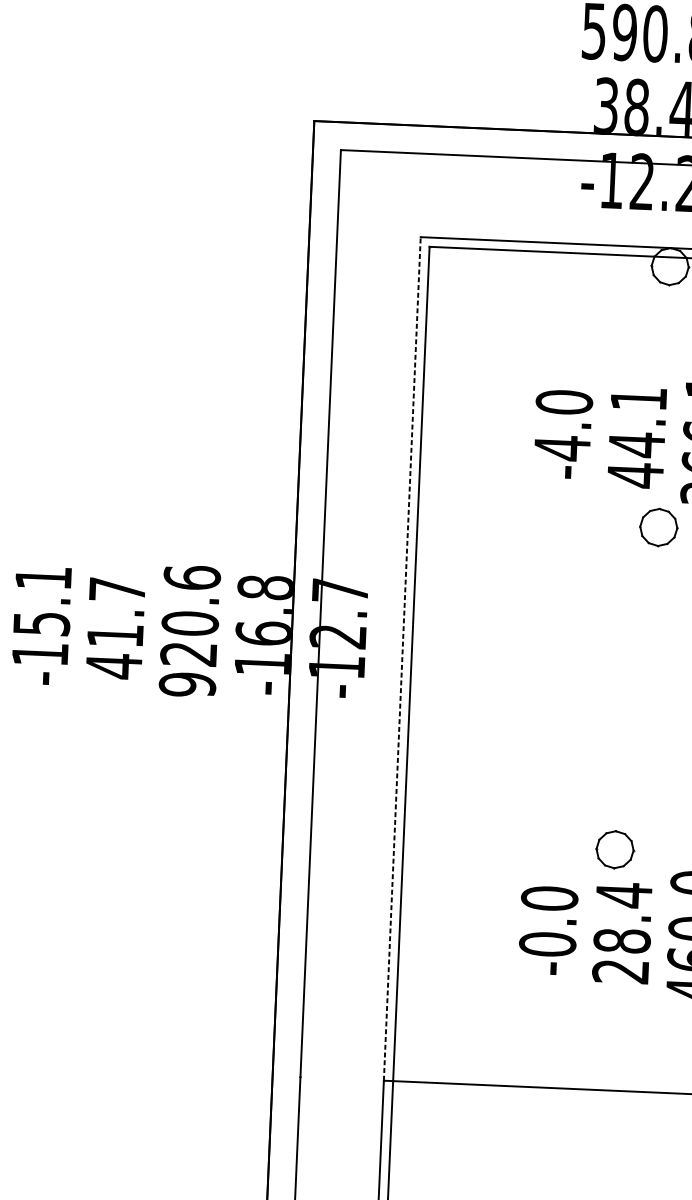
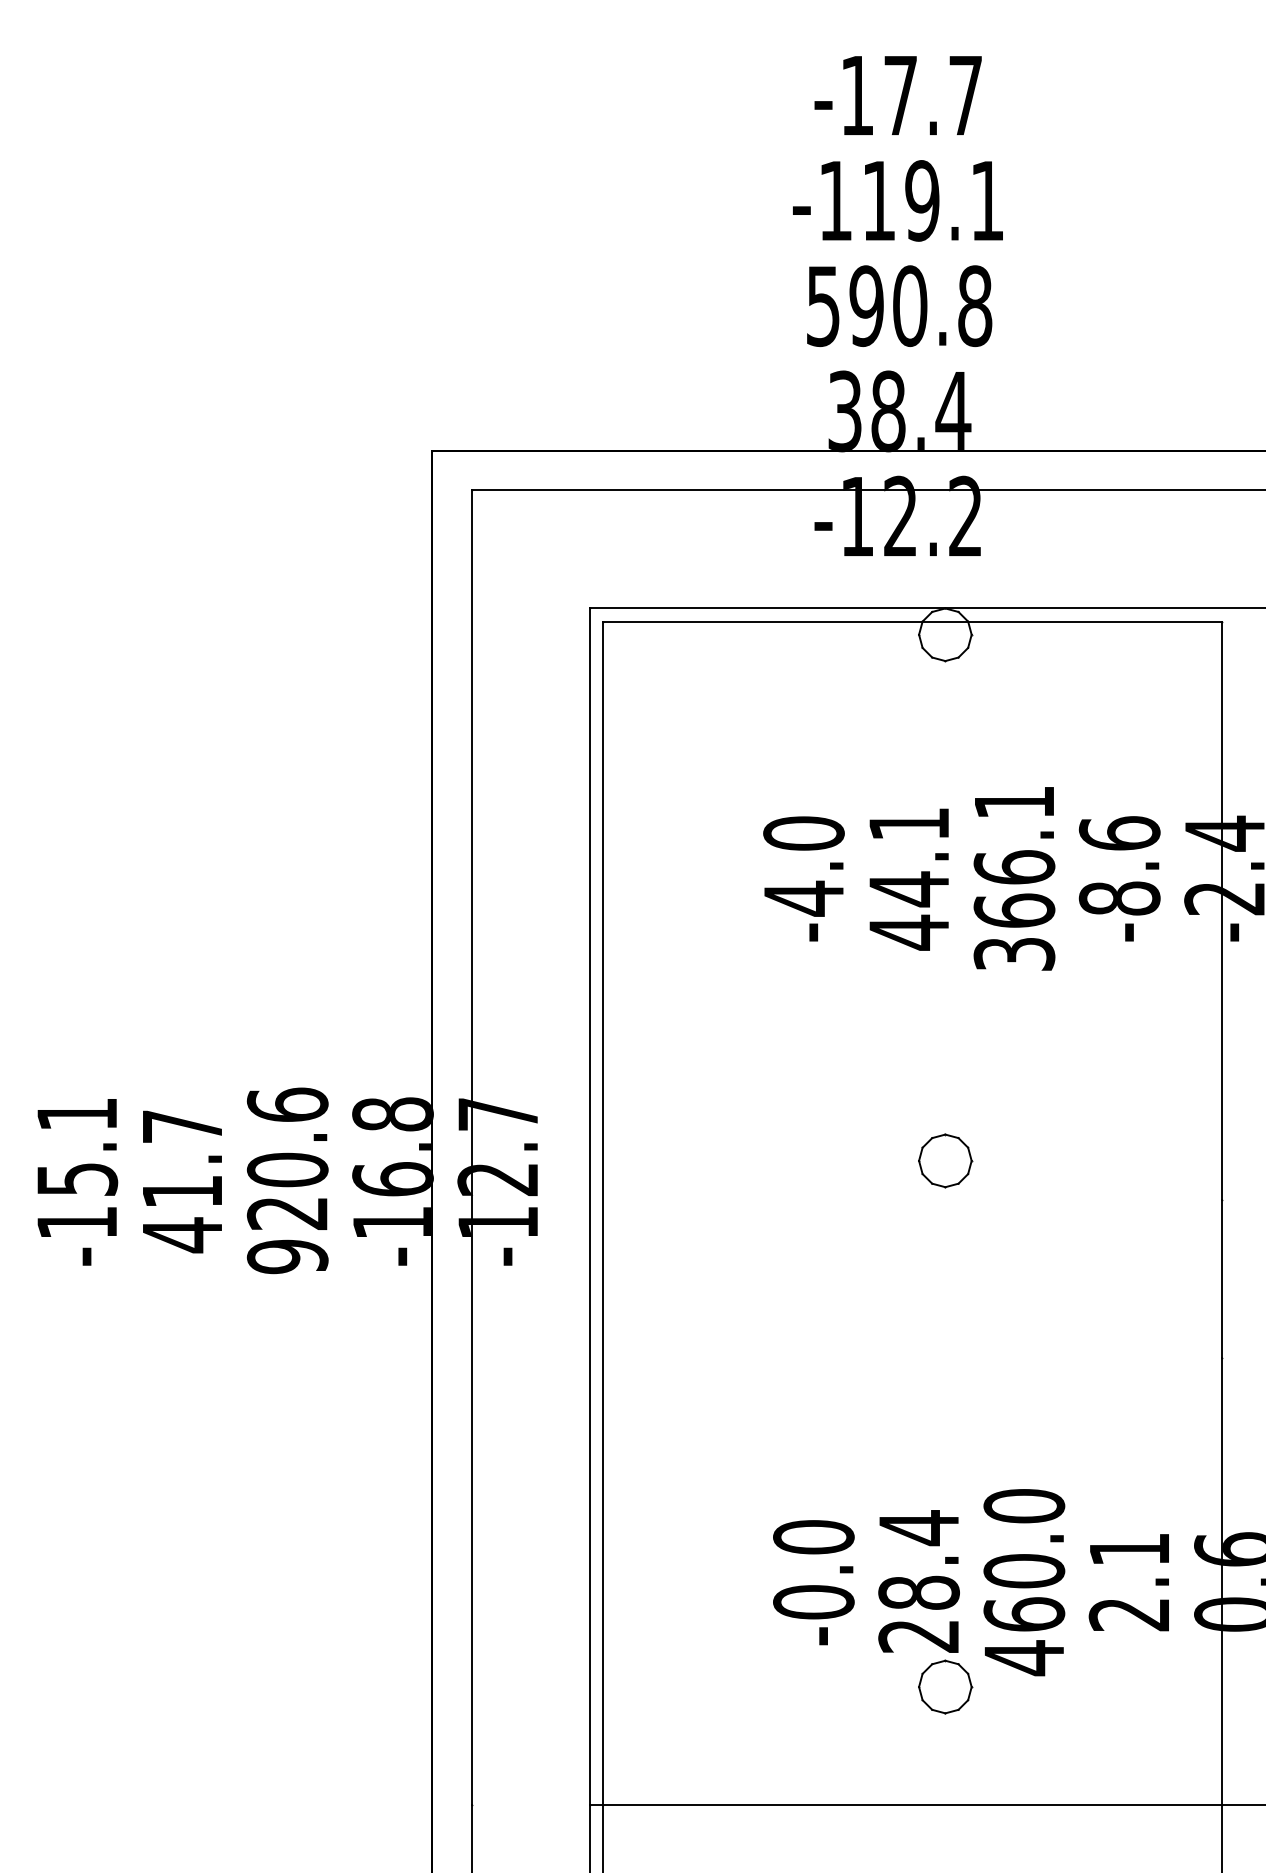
part: (658, 527) -> (945, 1160), moved
line: (402, 658) -> (590, 1206), dashed -> solid
part: (615, 849) -> (945, 1686), moved

